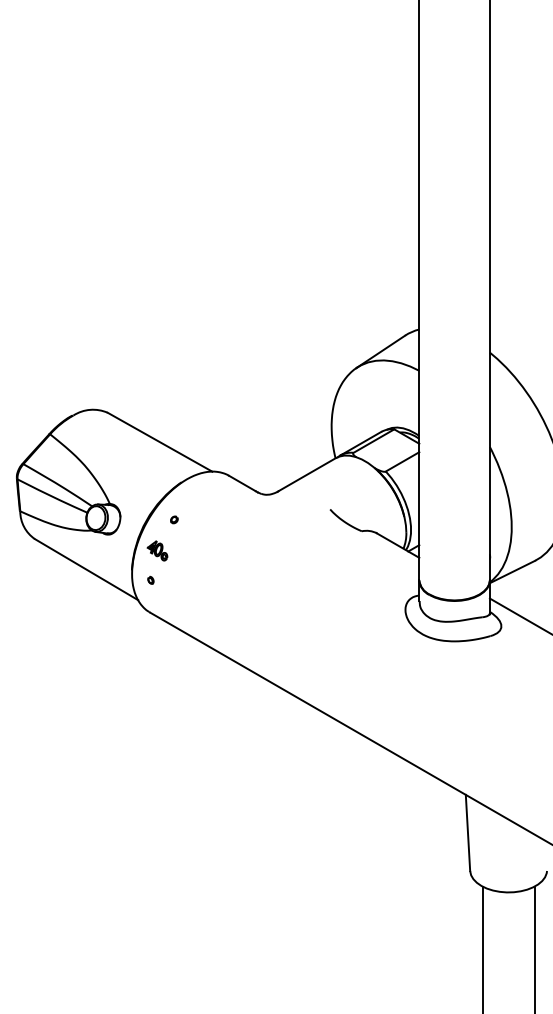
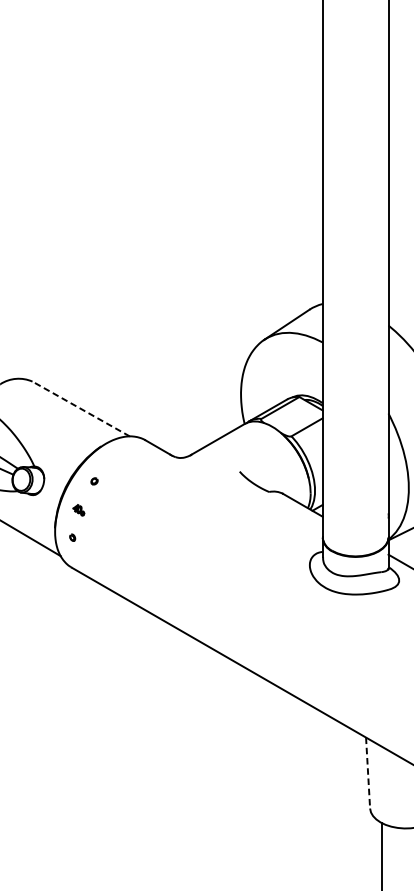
line: (160, 442) -> (81, 409), solid -> dashed
part: (157, 550) -> (78, 509), size x0.6
line: (468, 833) -> (368, 773), solid -> dashed

